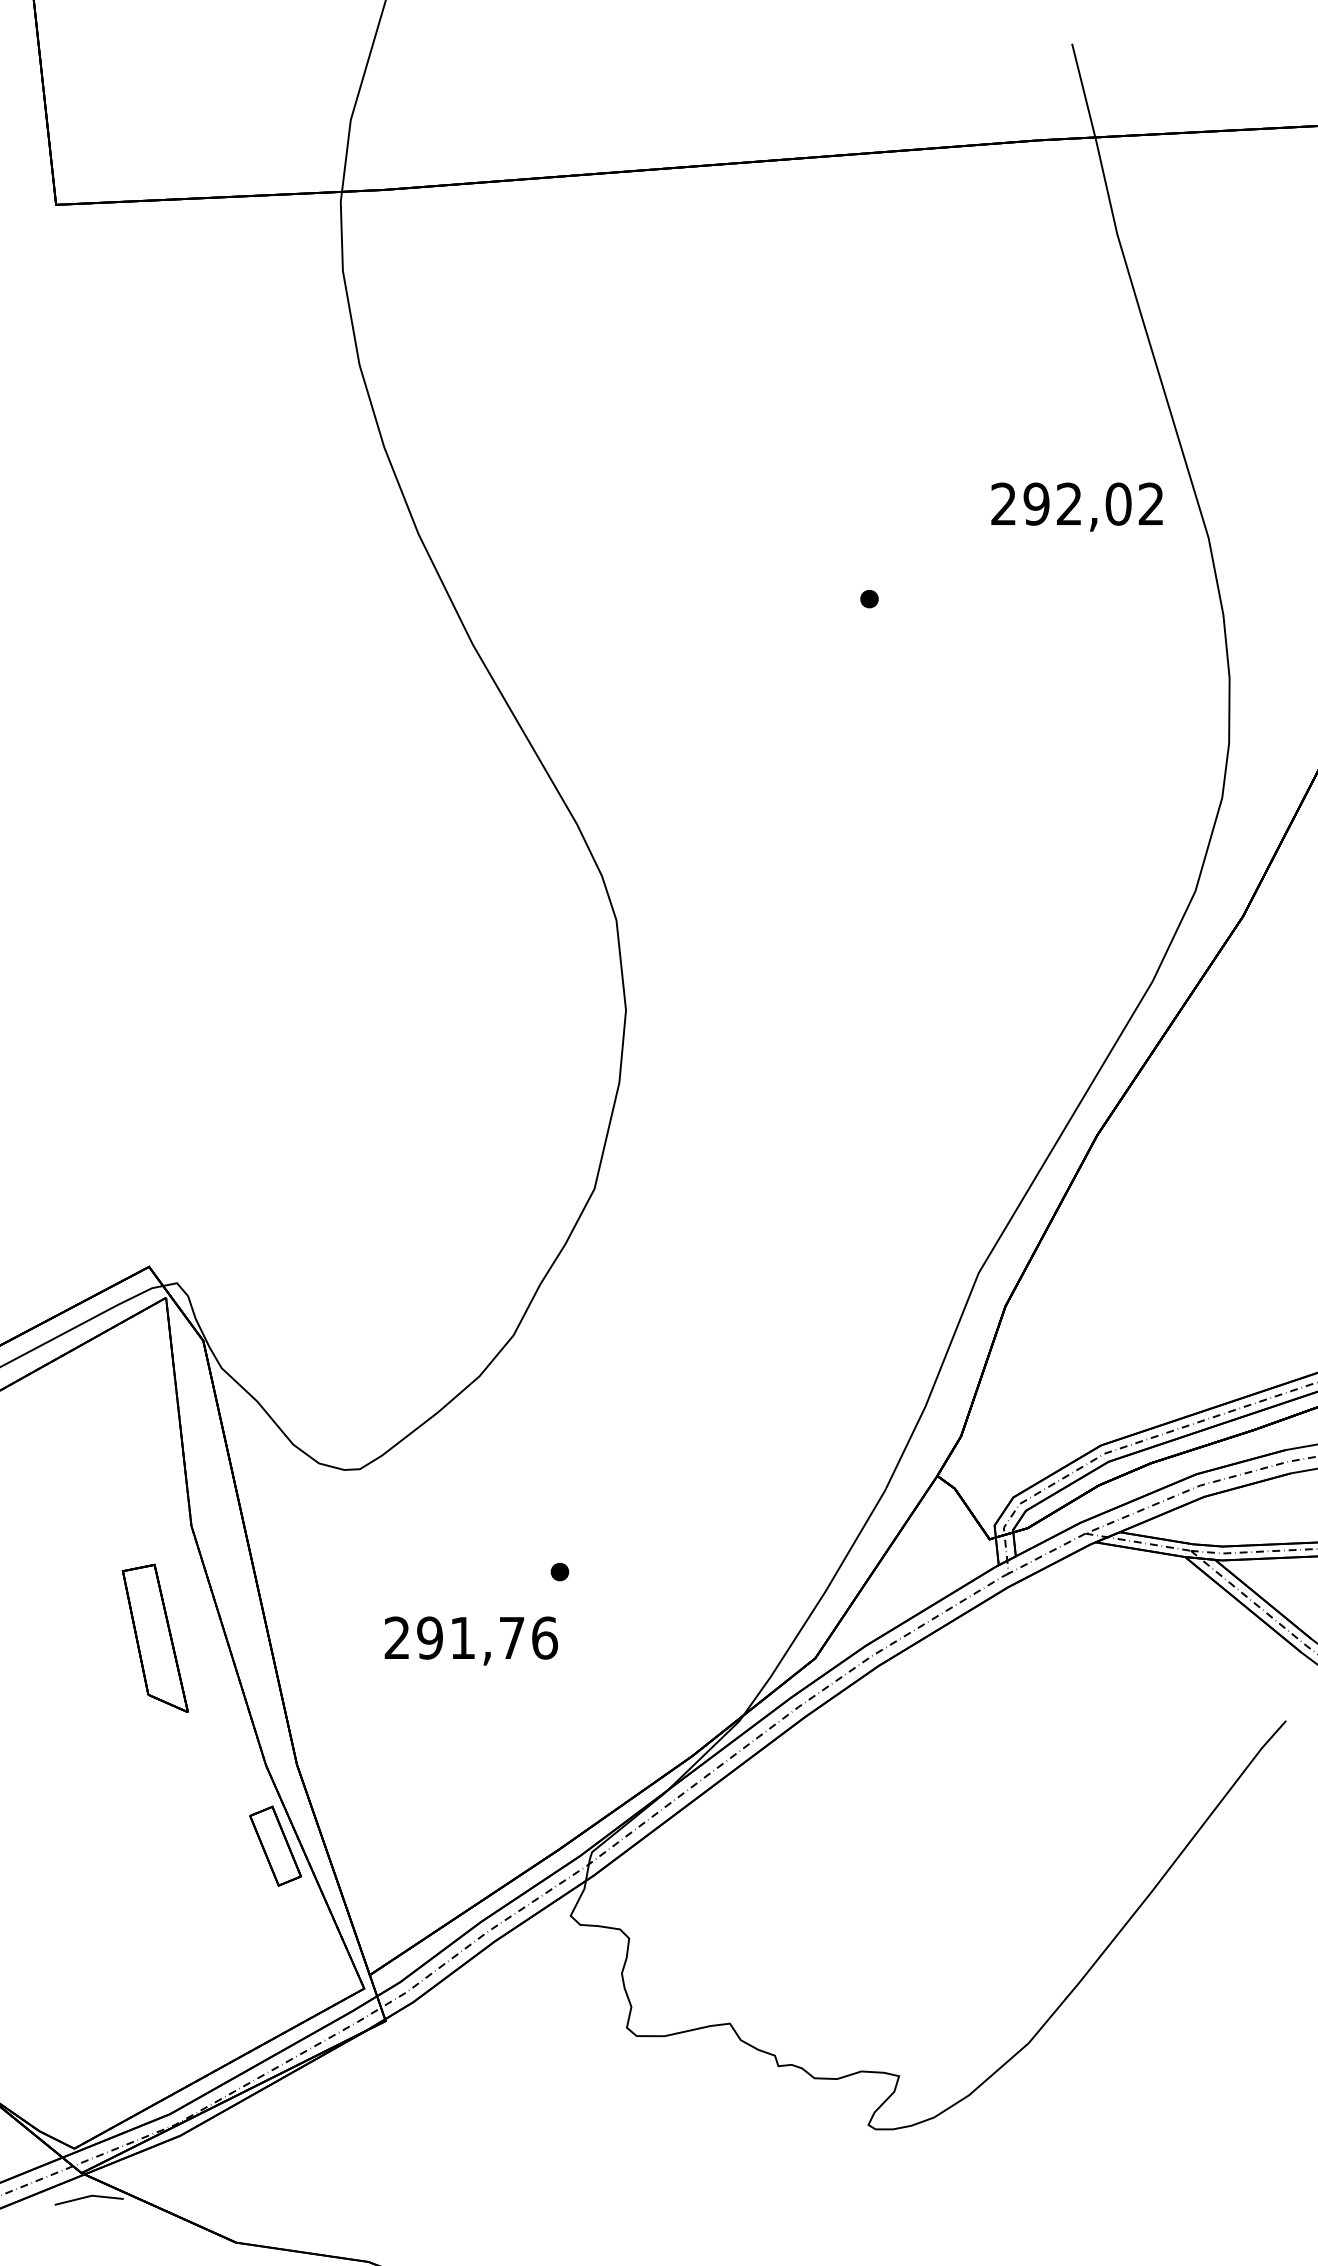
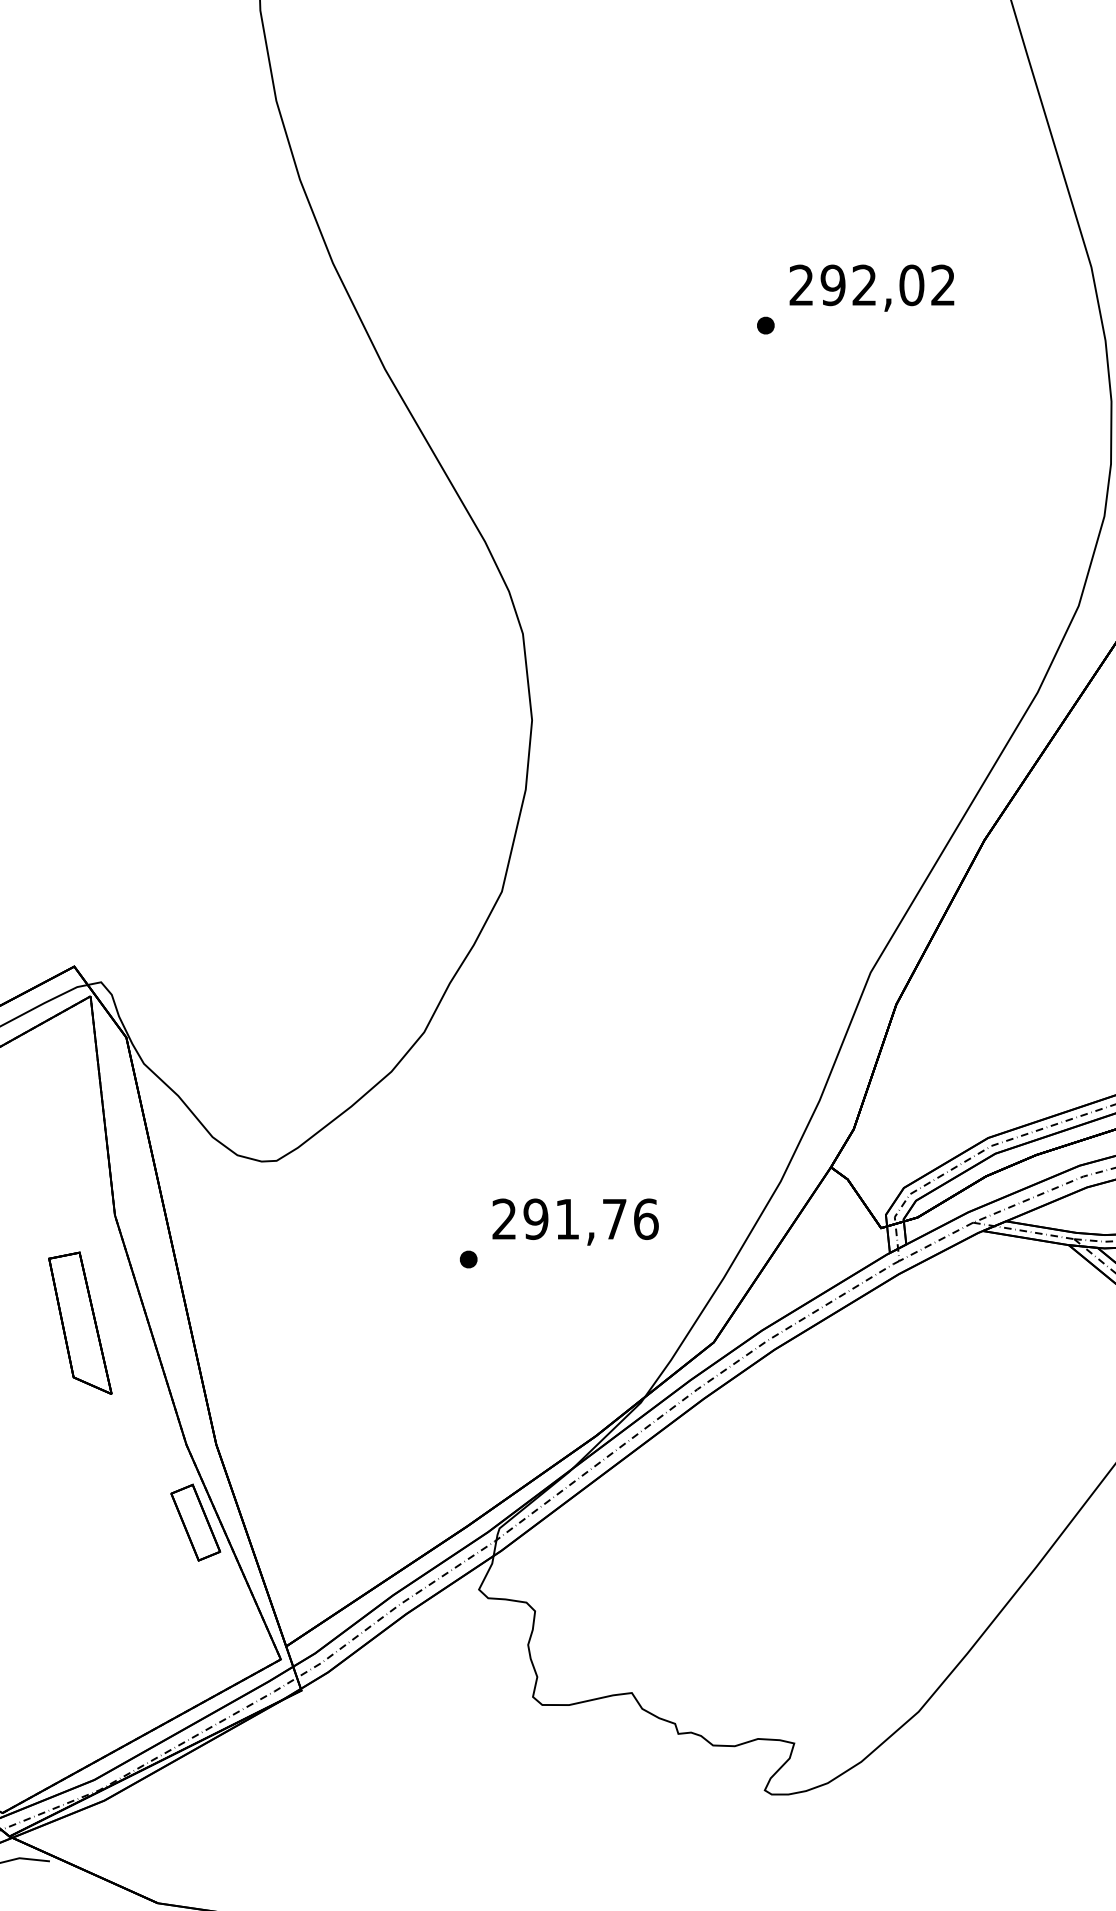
text: (1076, 506) -> (871, 287), moved
text: (471, 1640) -> (575, 1221), moved

